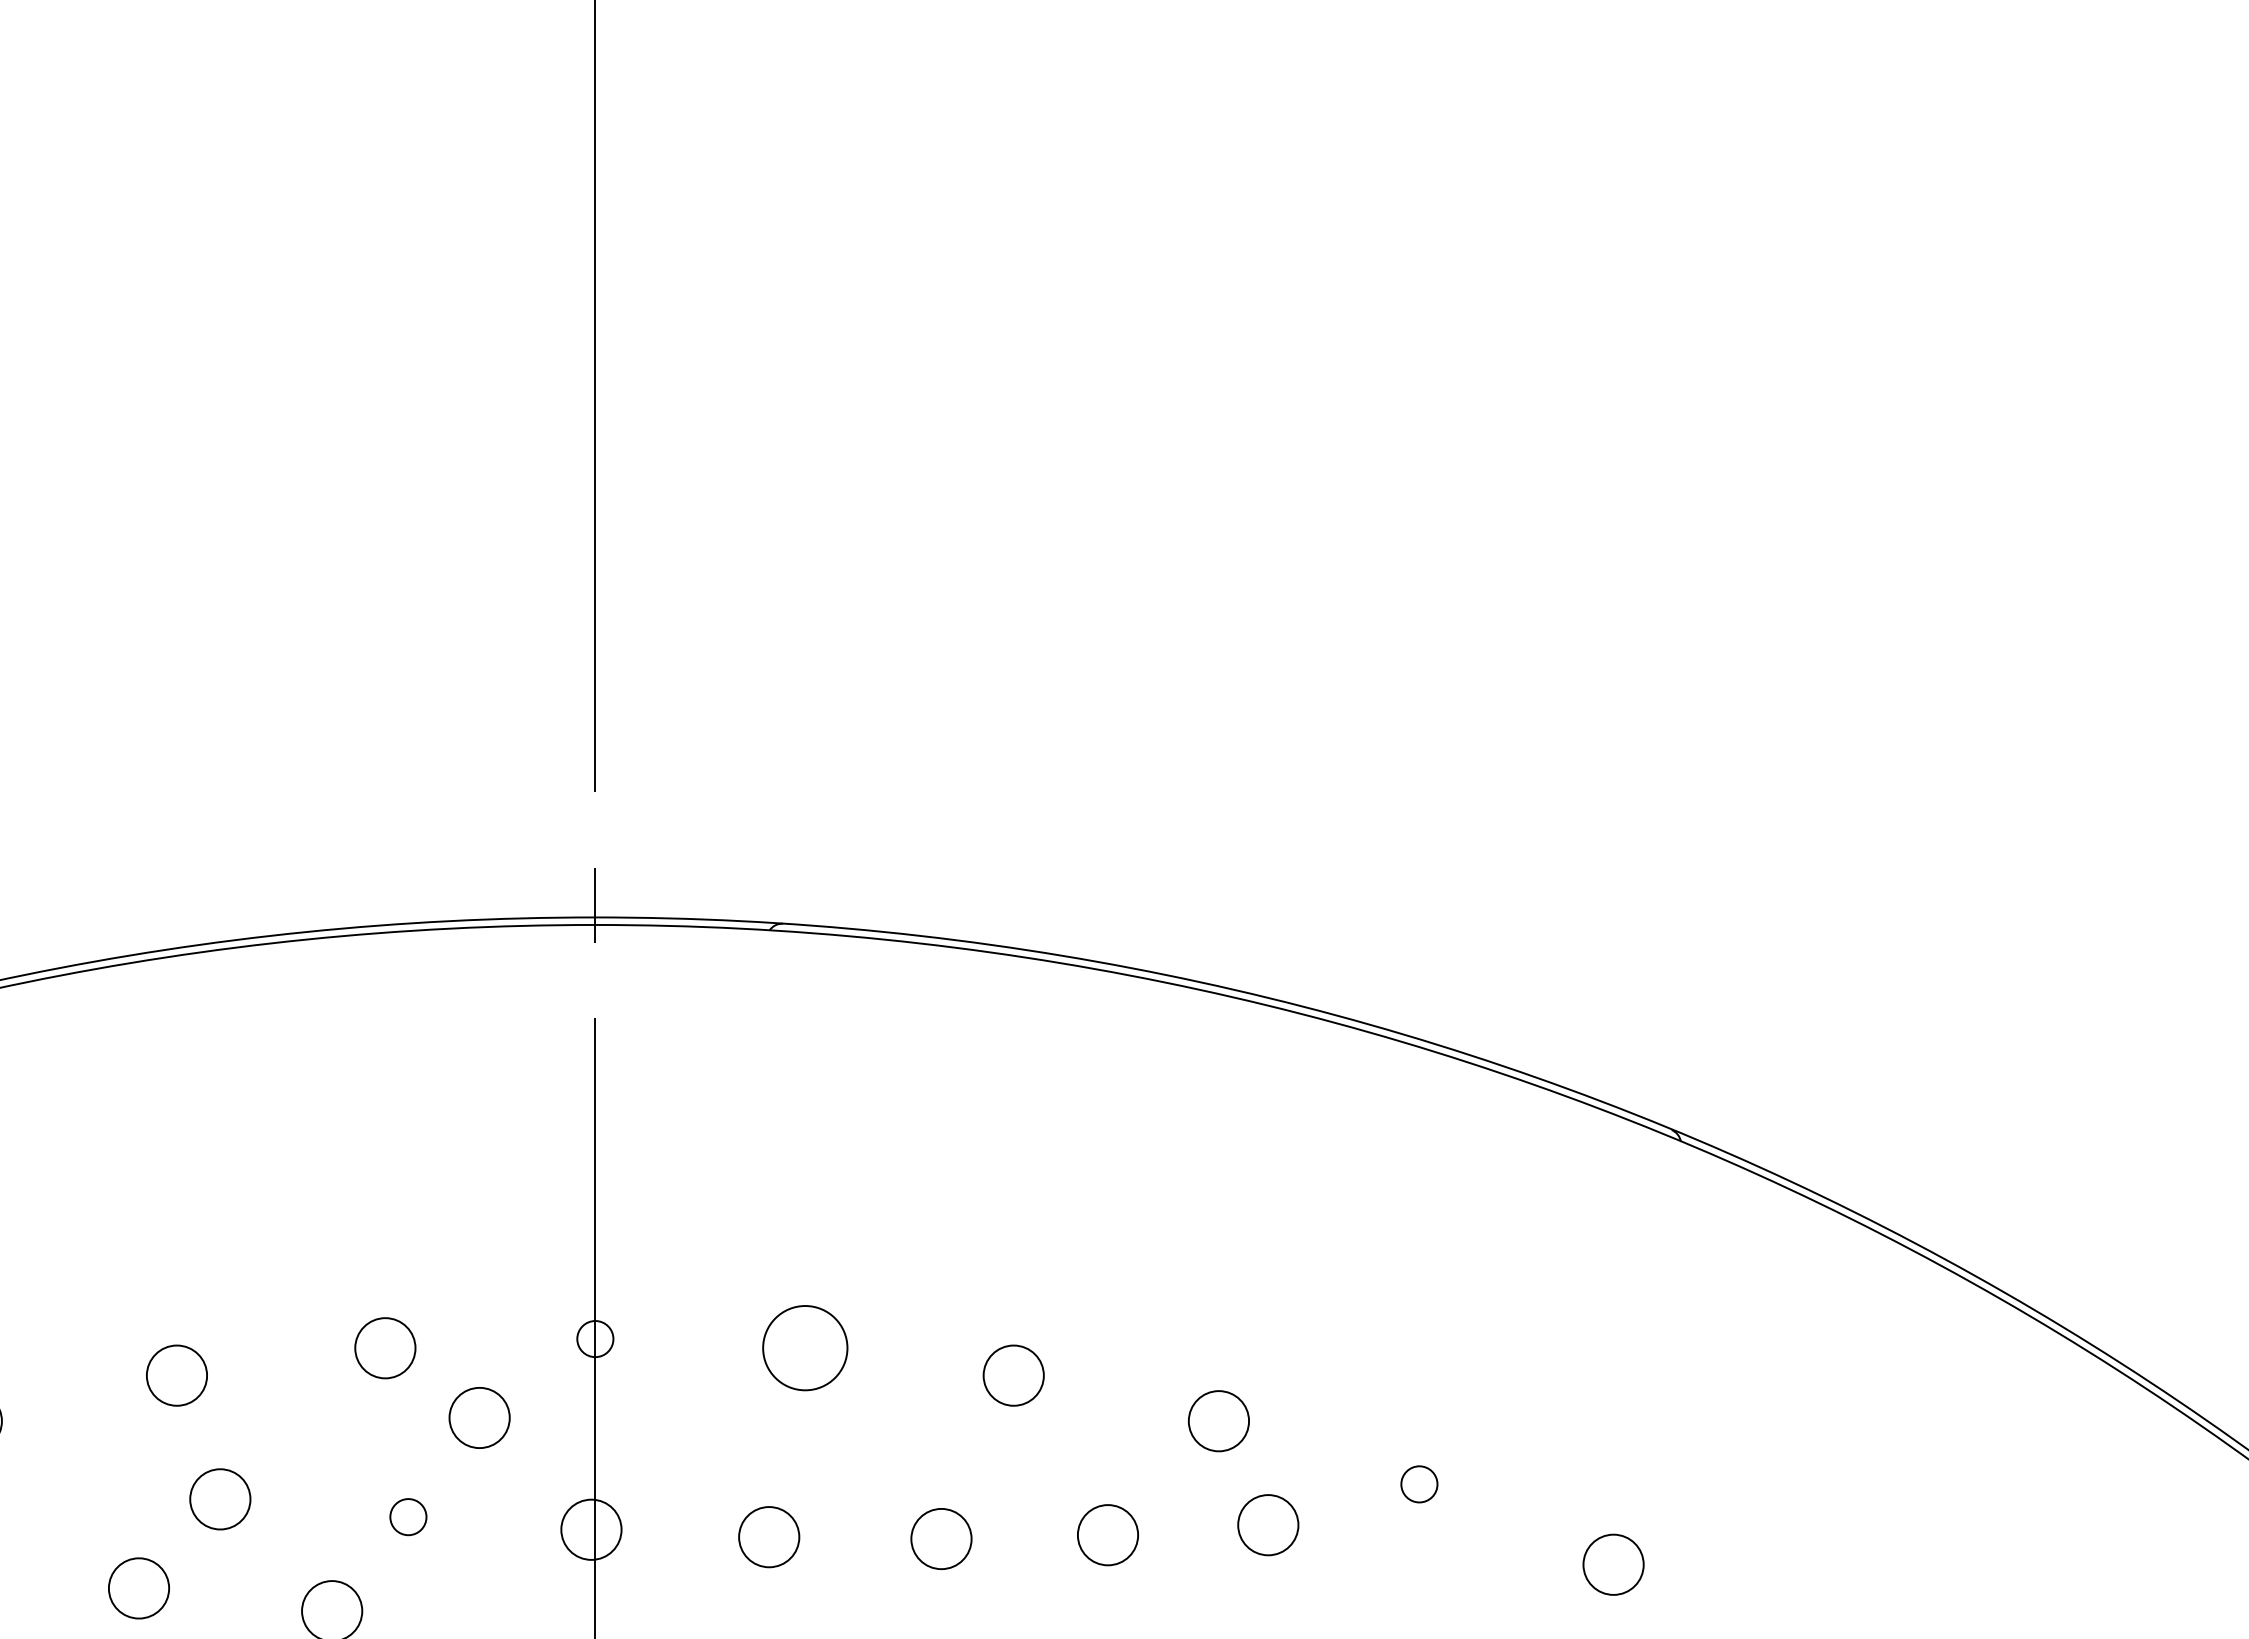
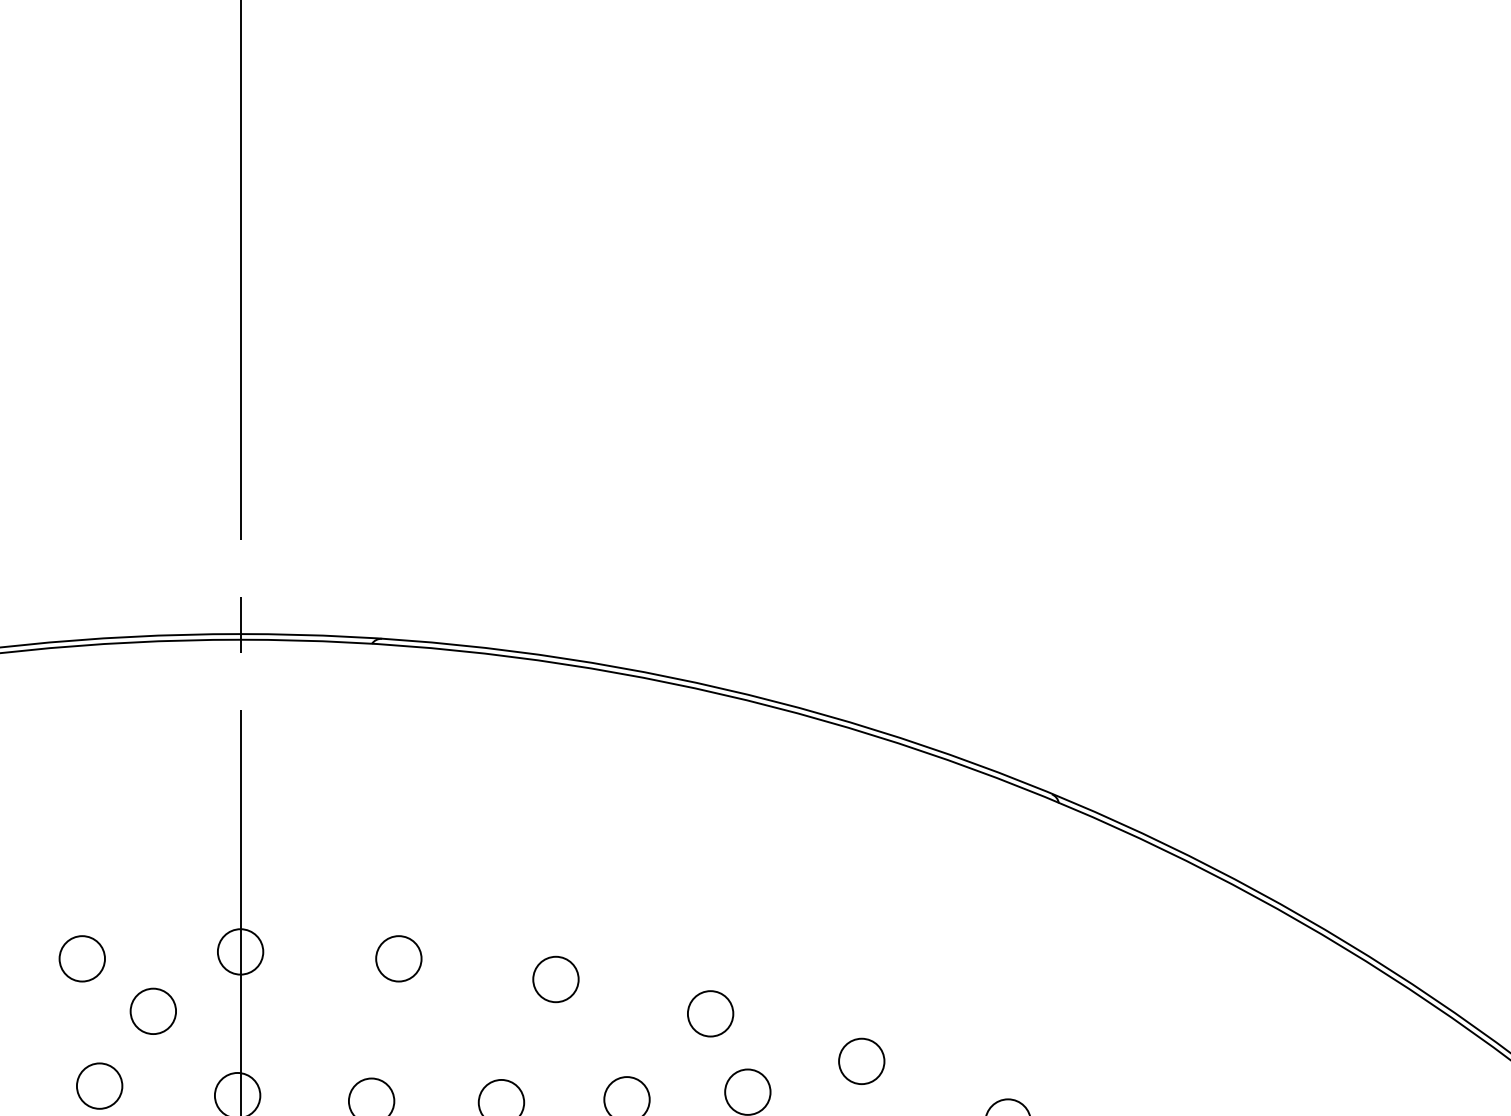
circle: (595, 1338) -> (240, 951), size x1.67
circle: (805, 1348) -> (398, 959), size x0.71
circle: (1419, 1484) -> (861, 1061), size x1.67
circle: (408, 1517) -> (99, 1086), size x1.67

